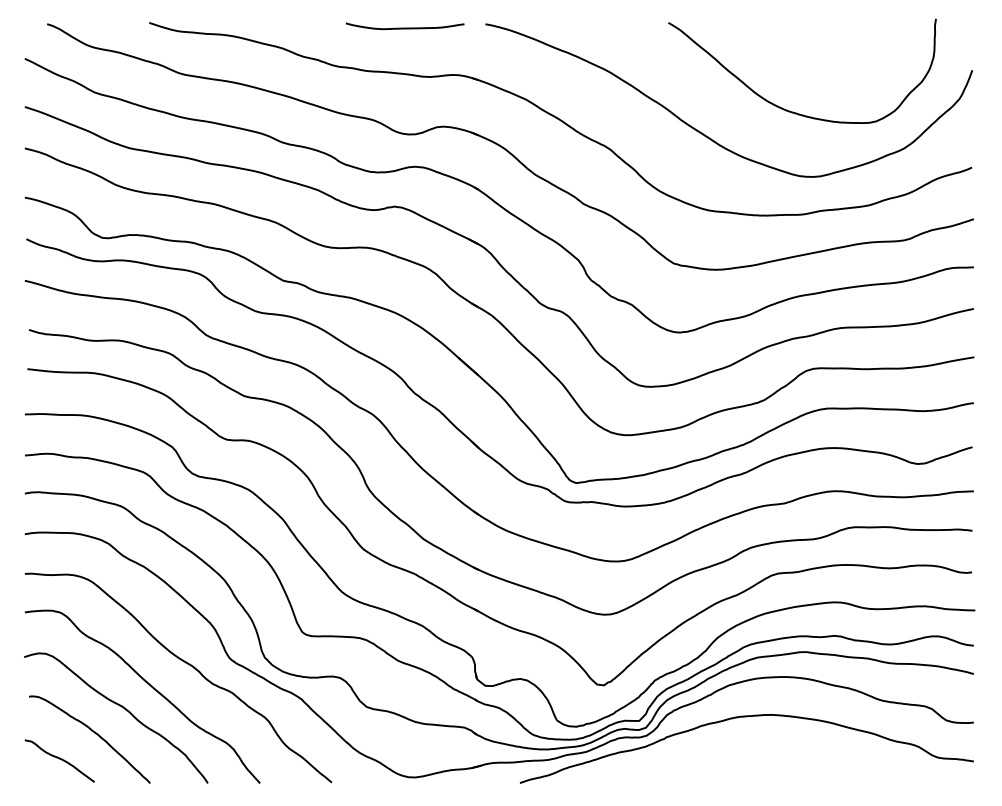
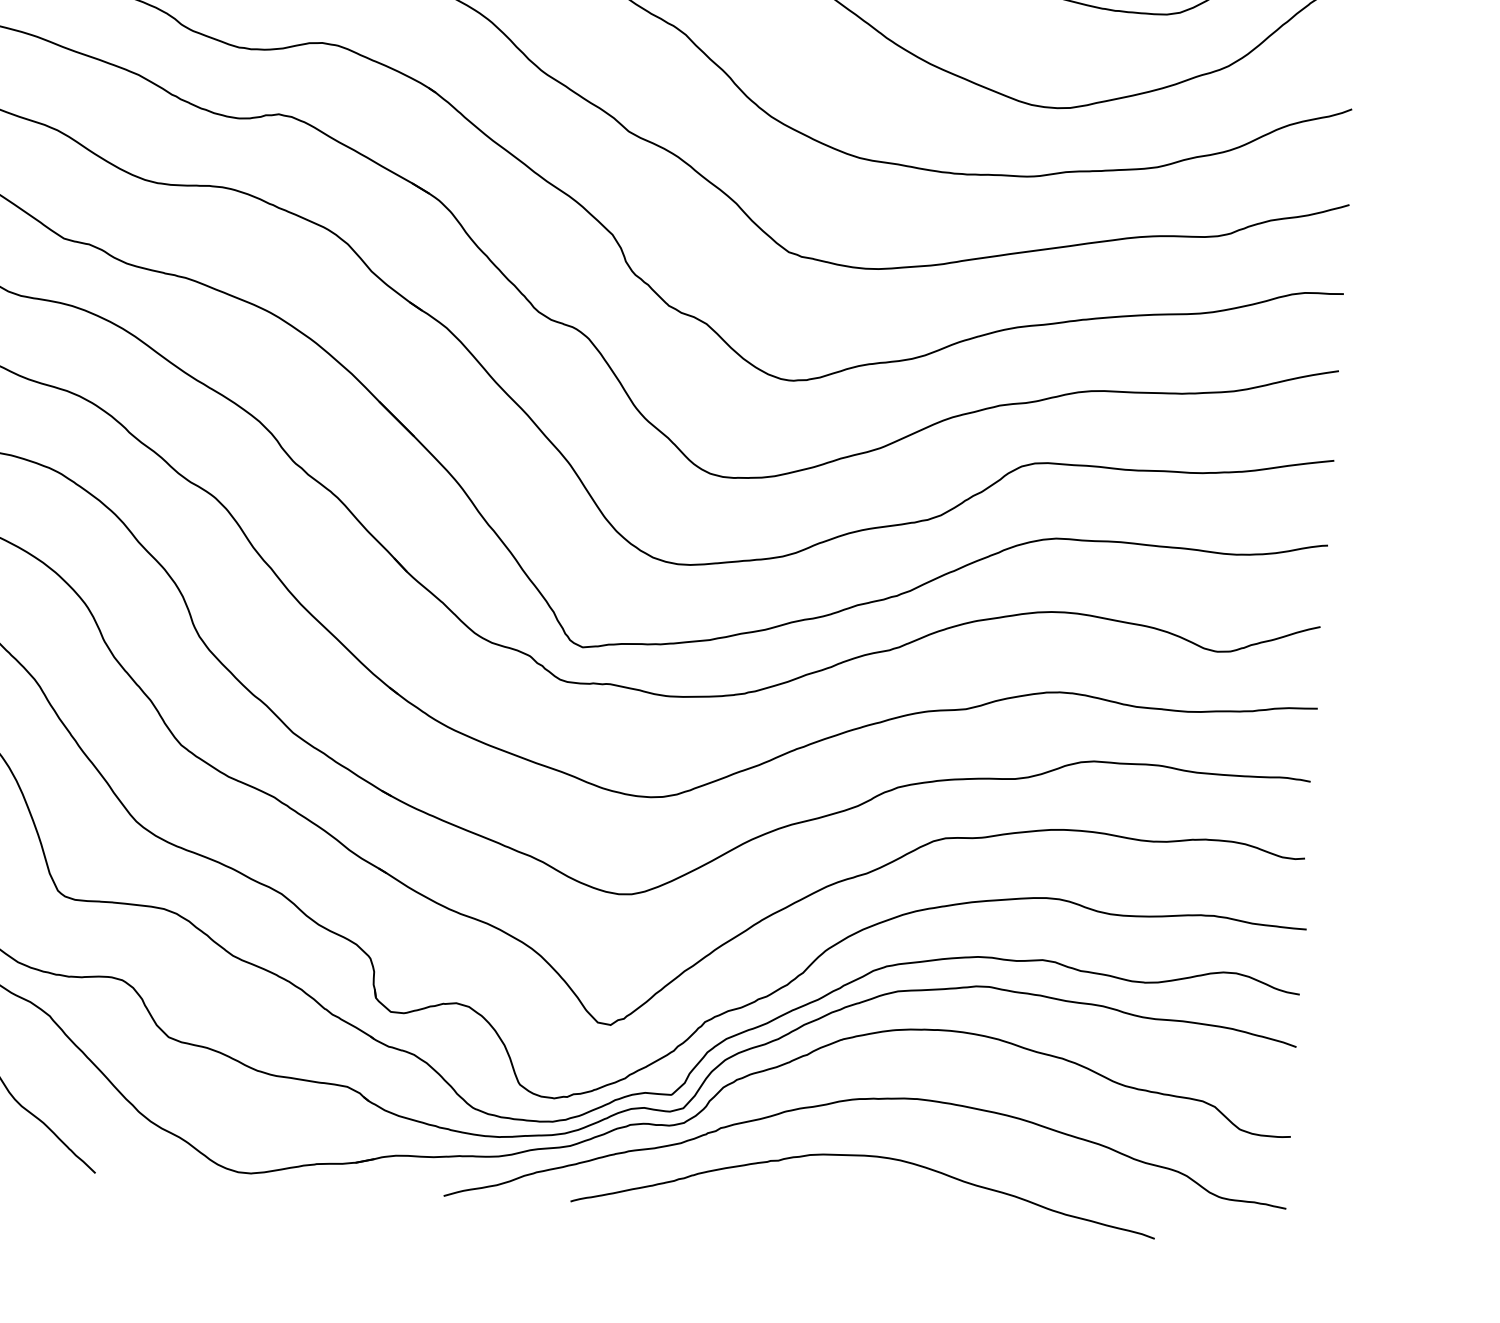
curve: (748, 748) -> (870, 1158), added

